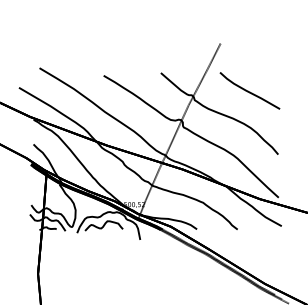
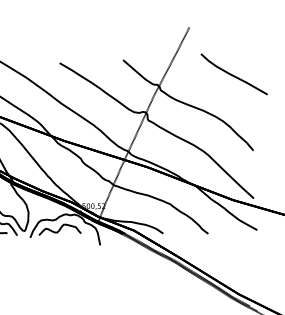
curve: (248, 90) -> (232, 73), moved

